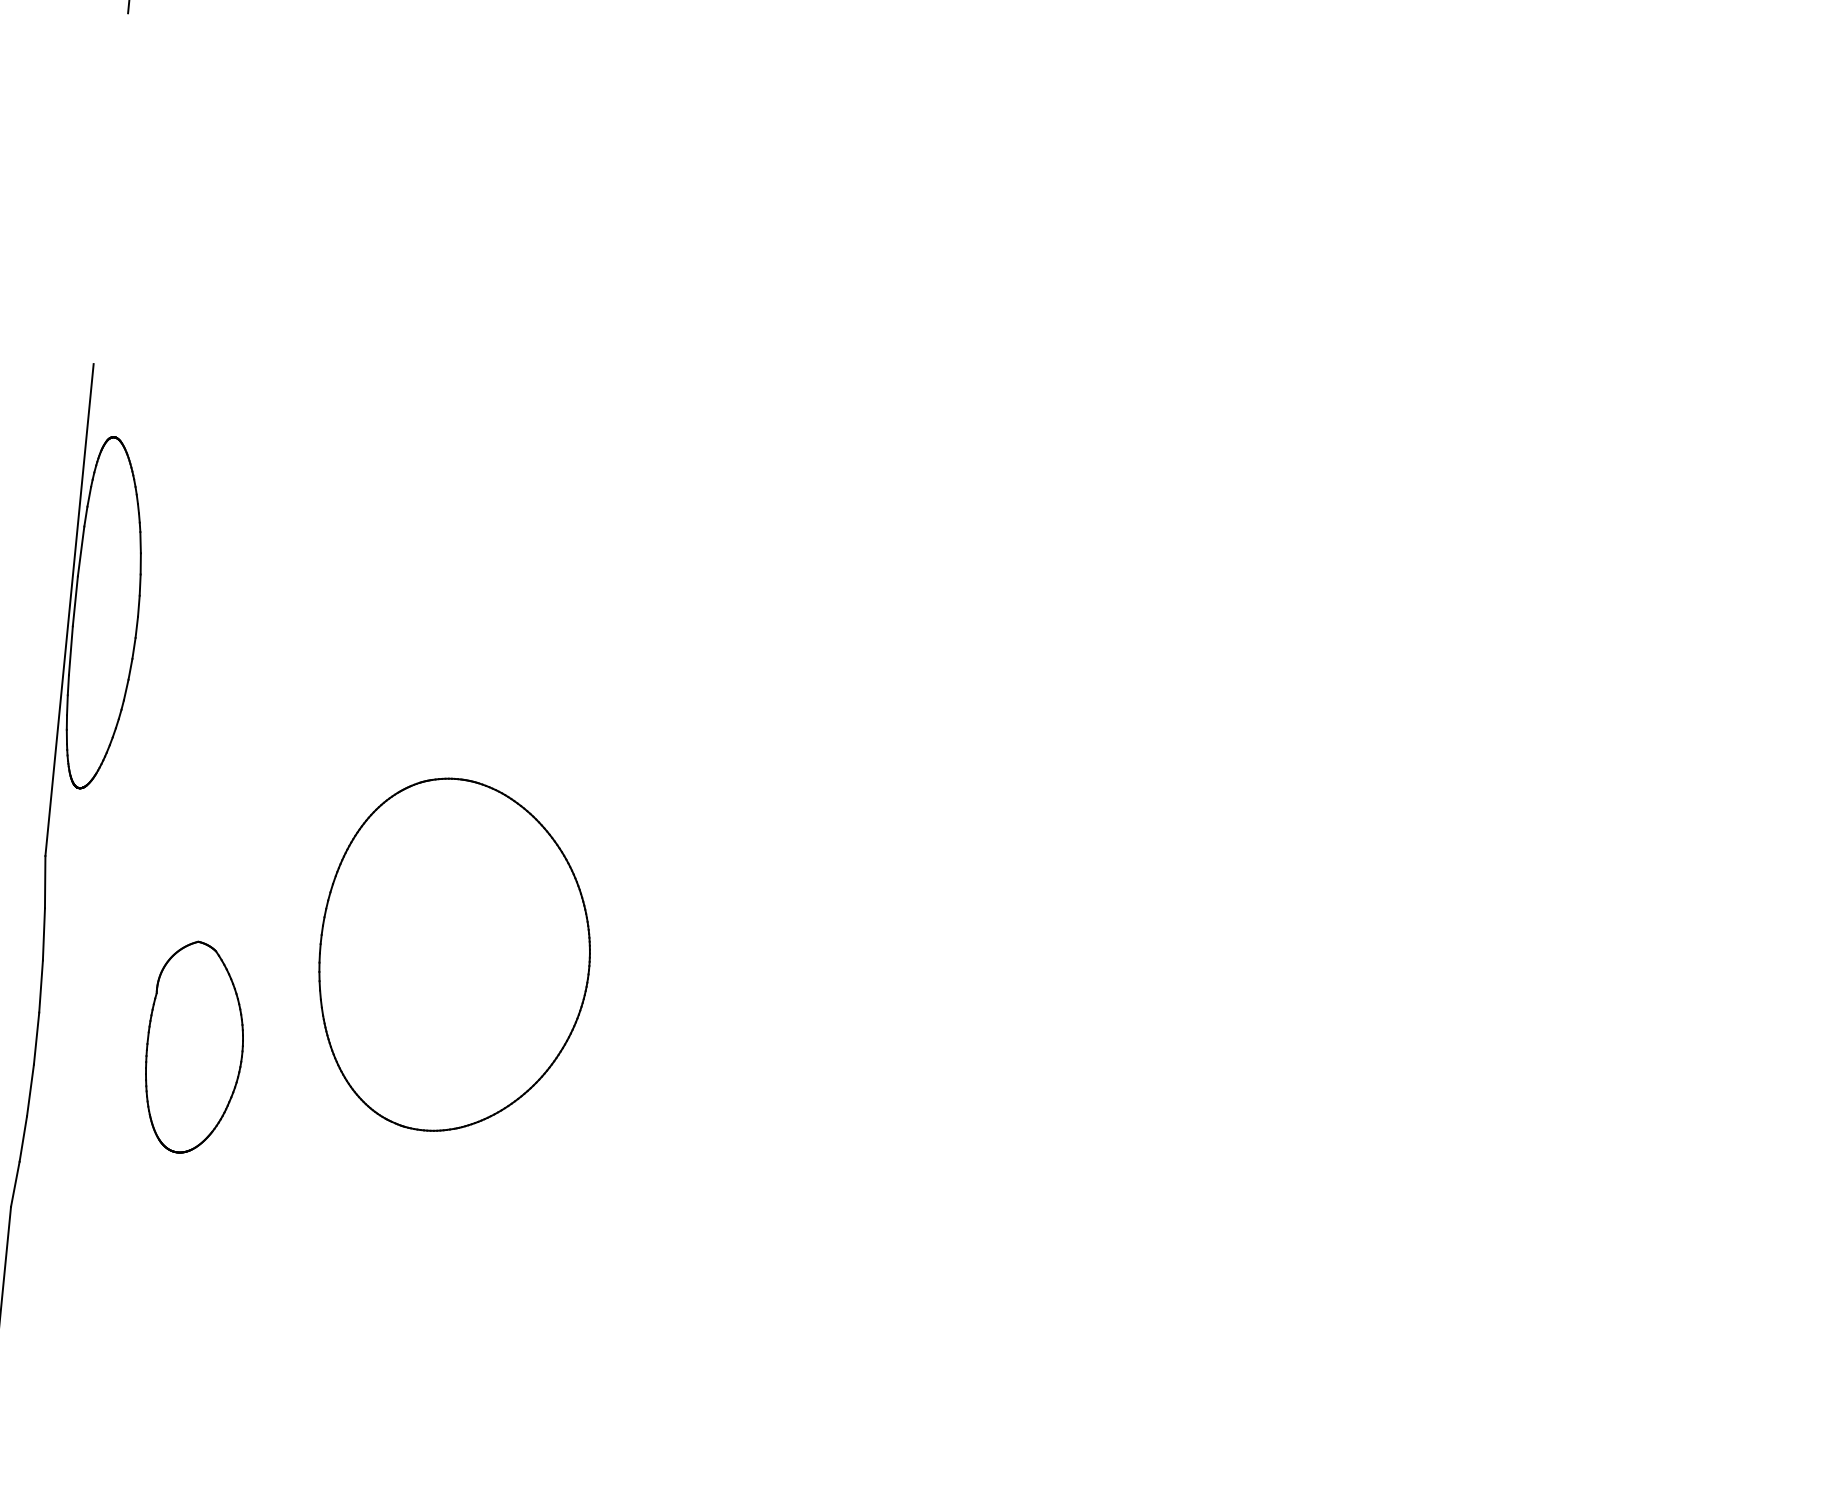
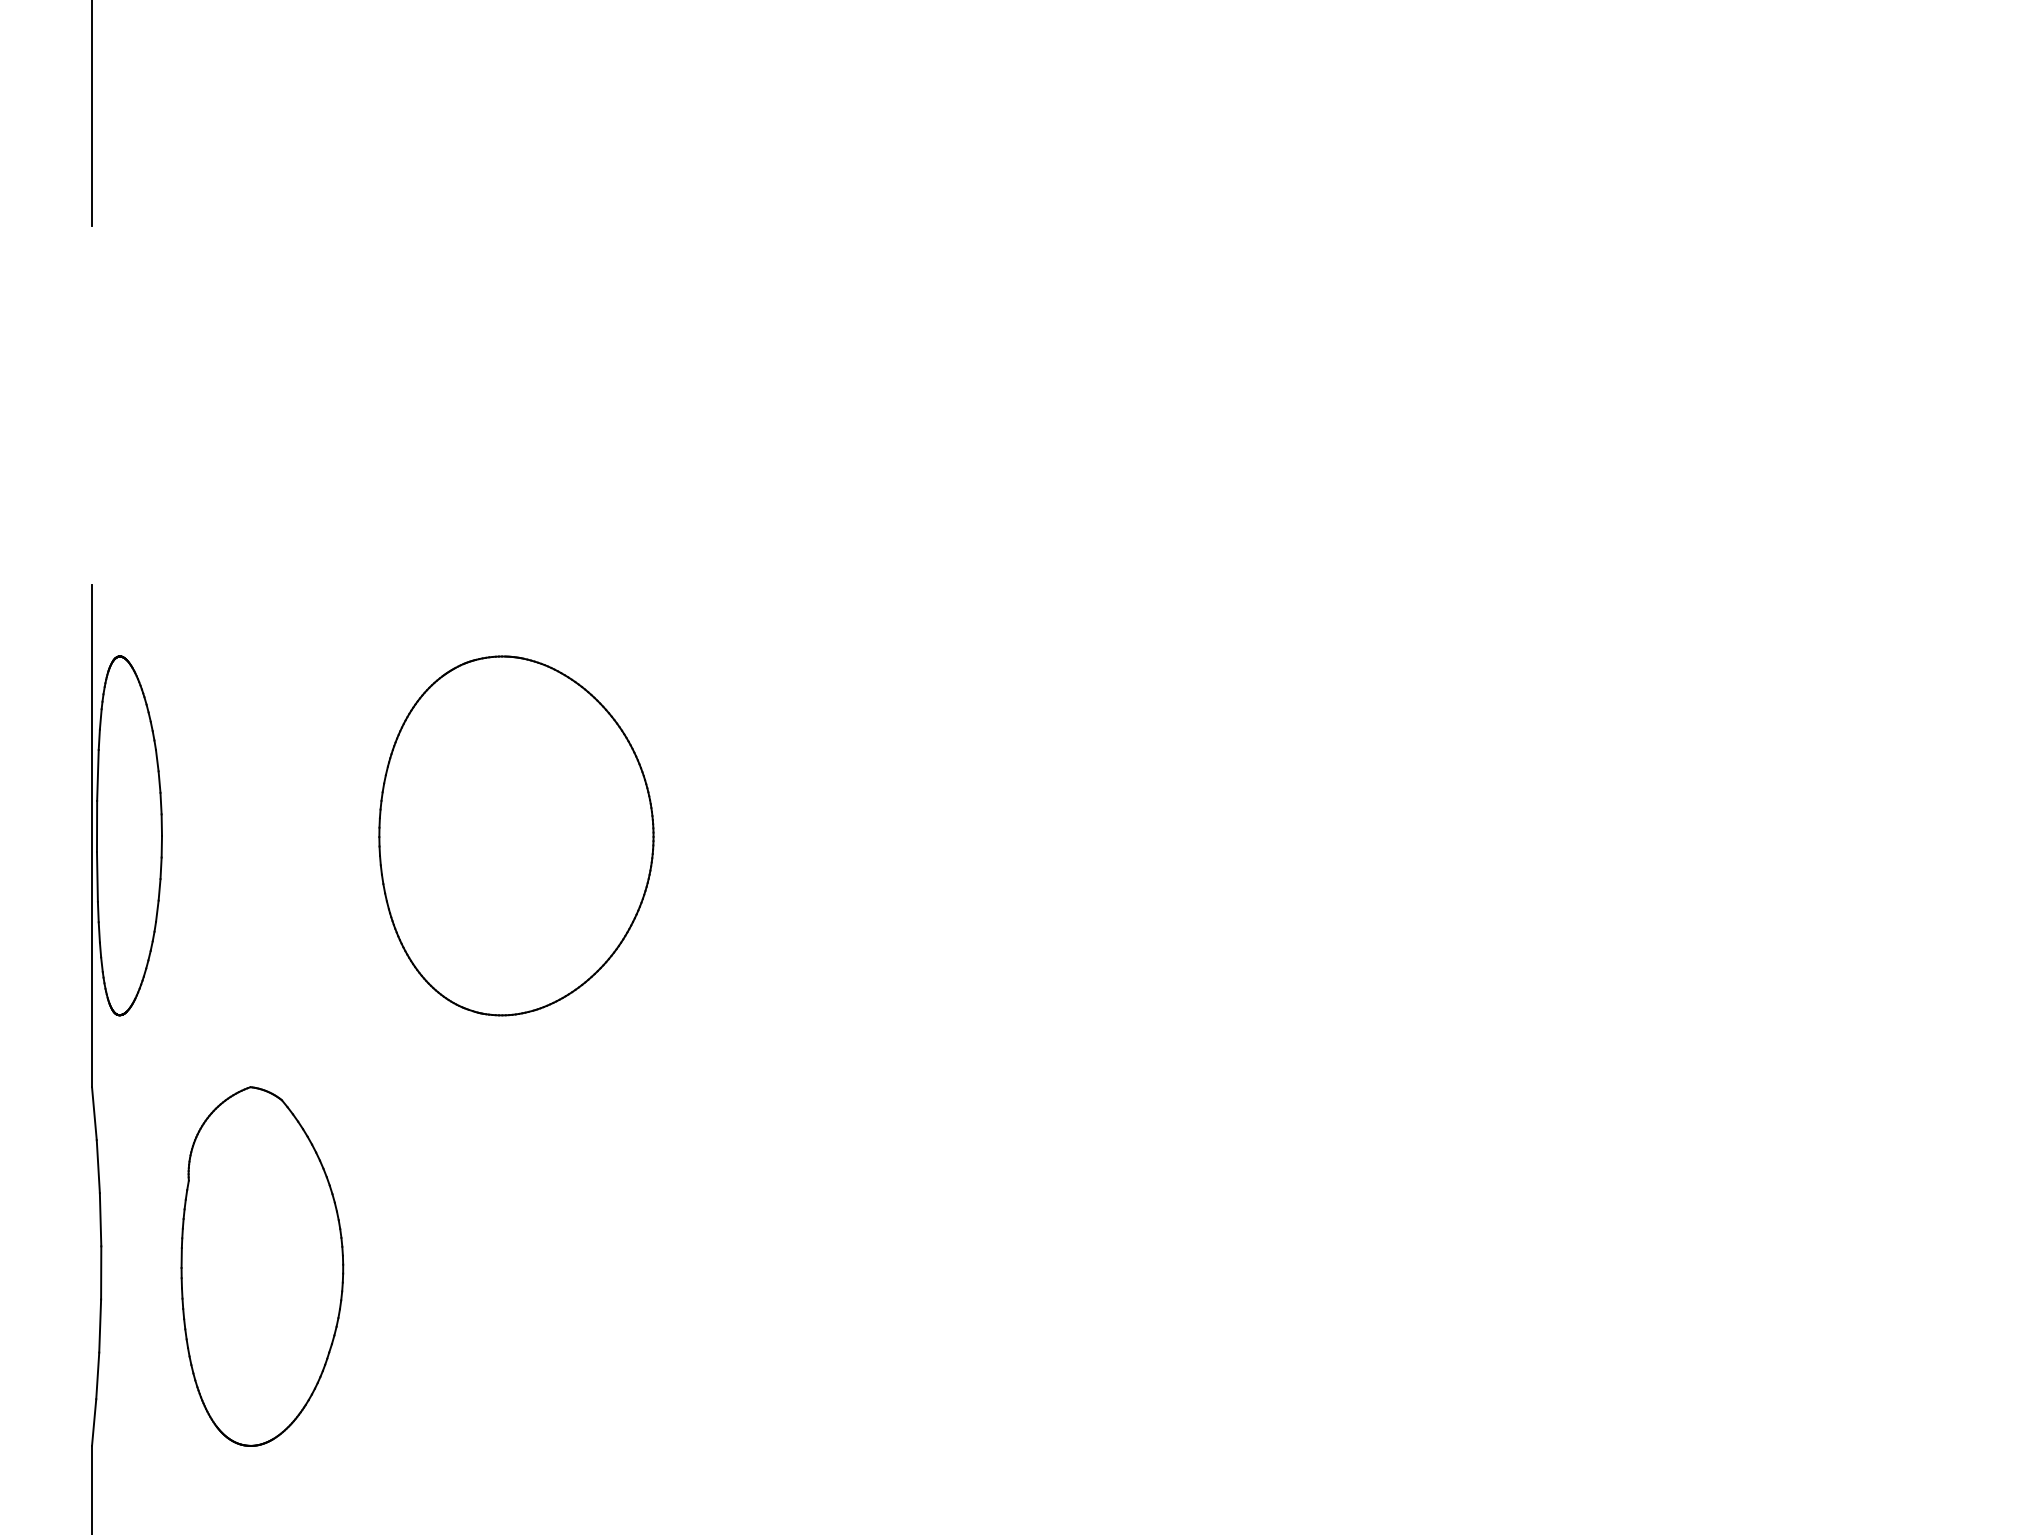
part: (455, 955) -> (516, 835), moved
part: (195, 1047) -> (262, 1266), size x1.67

